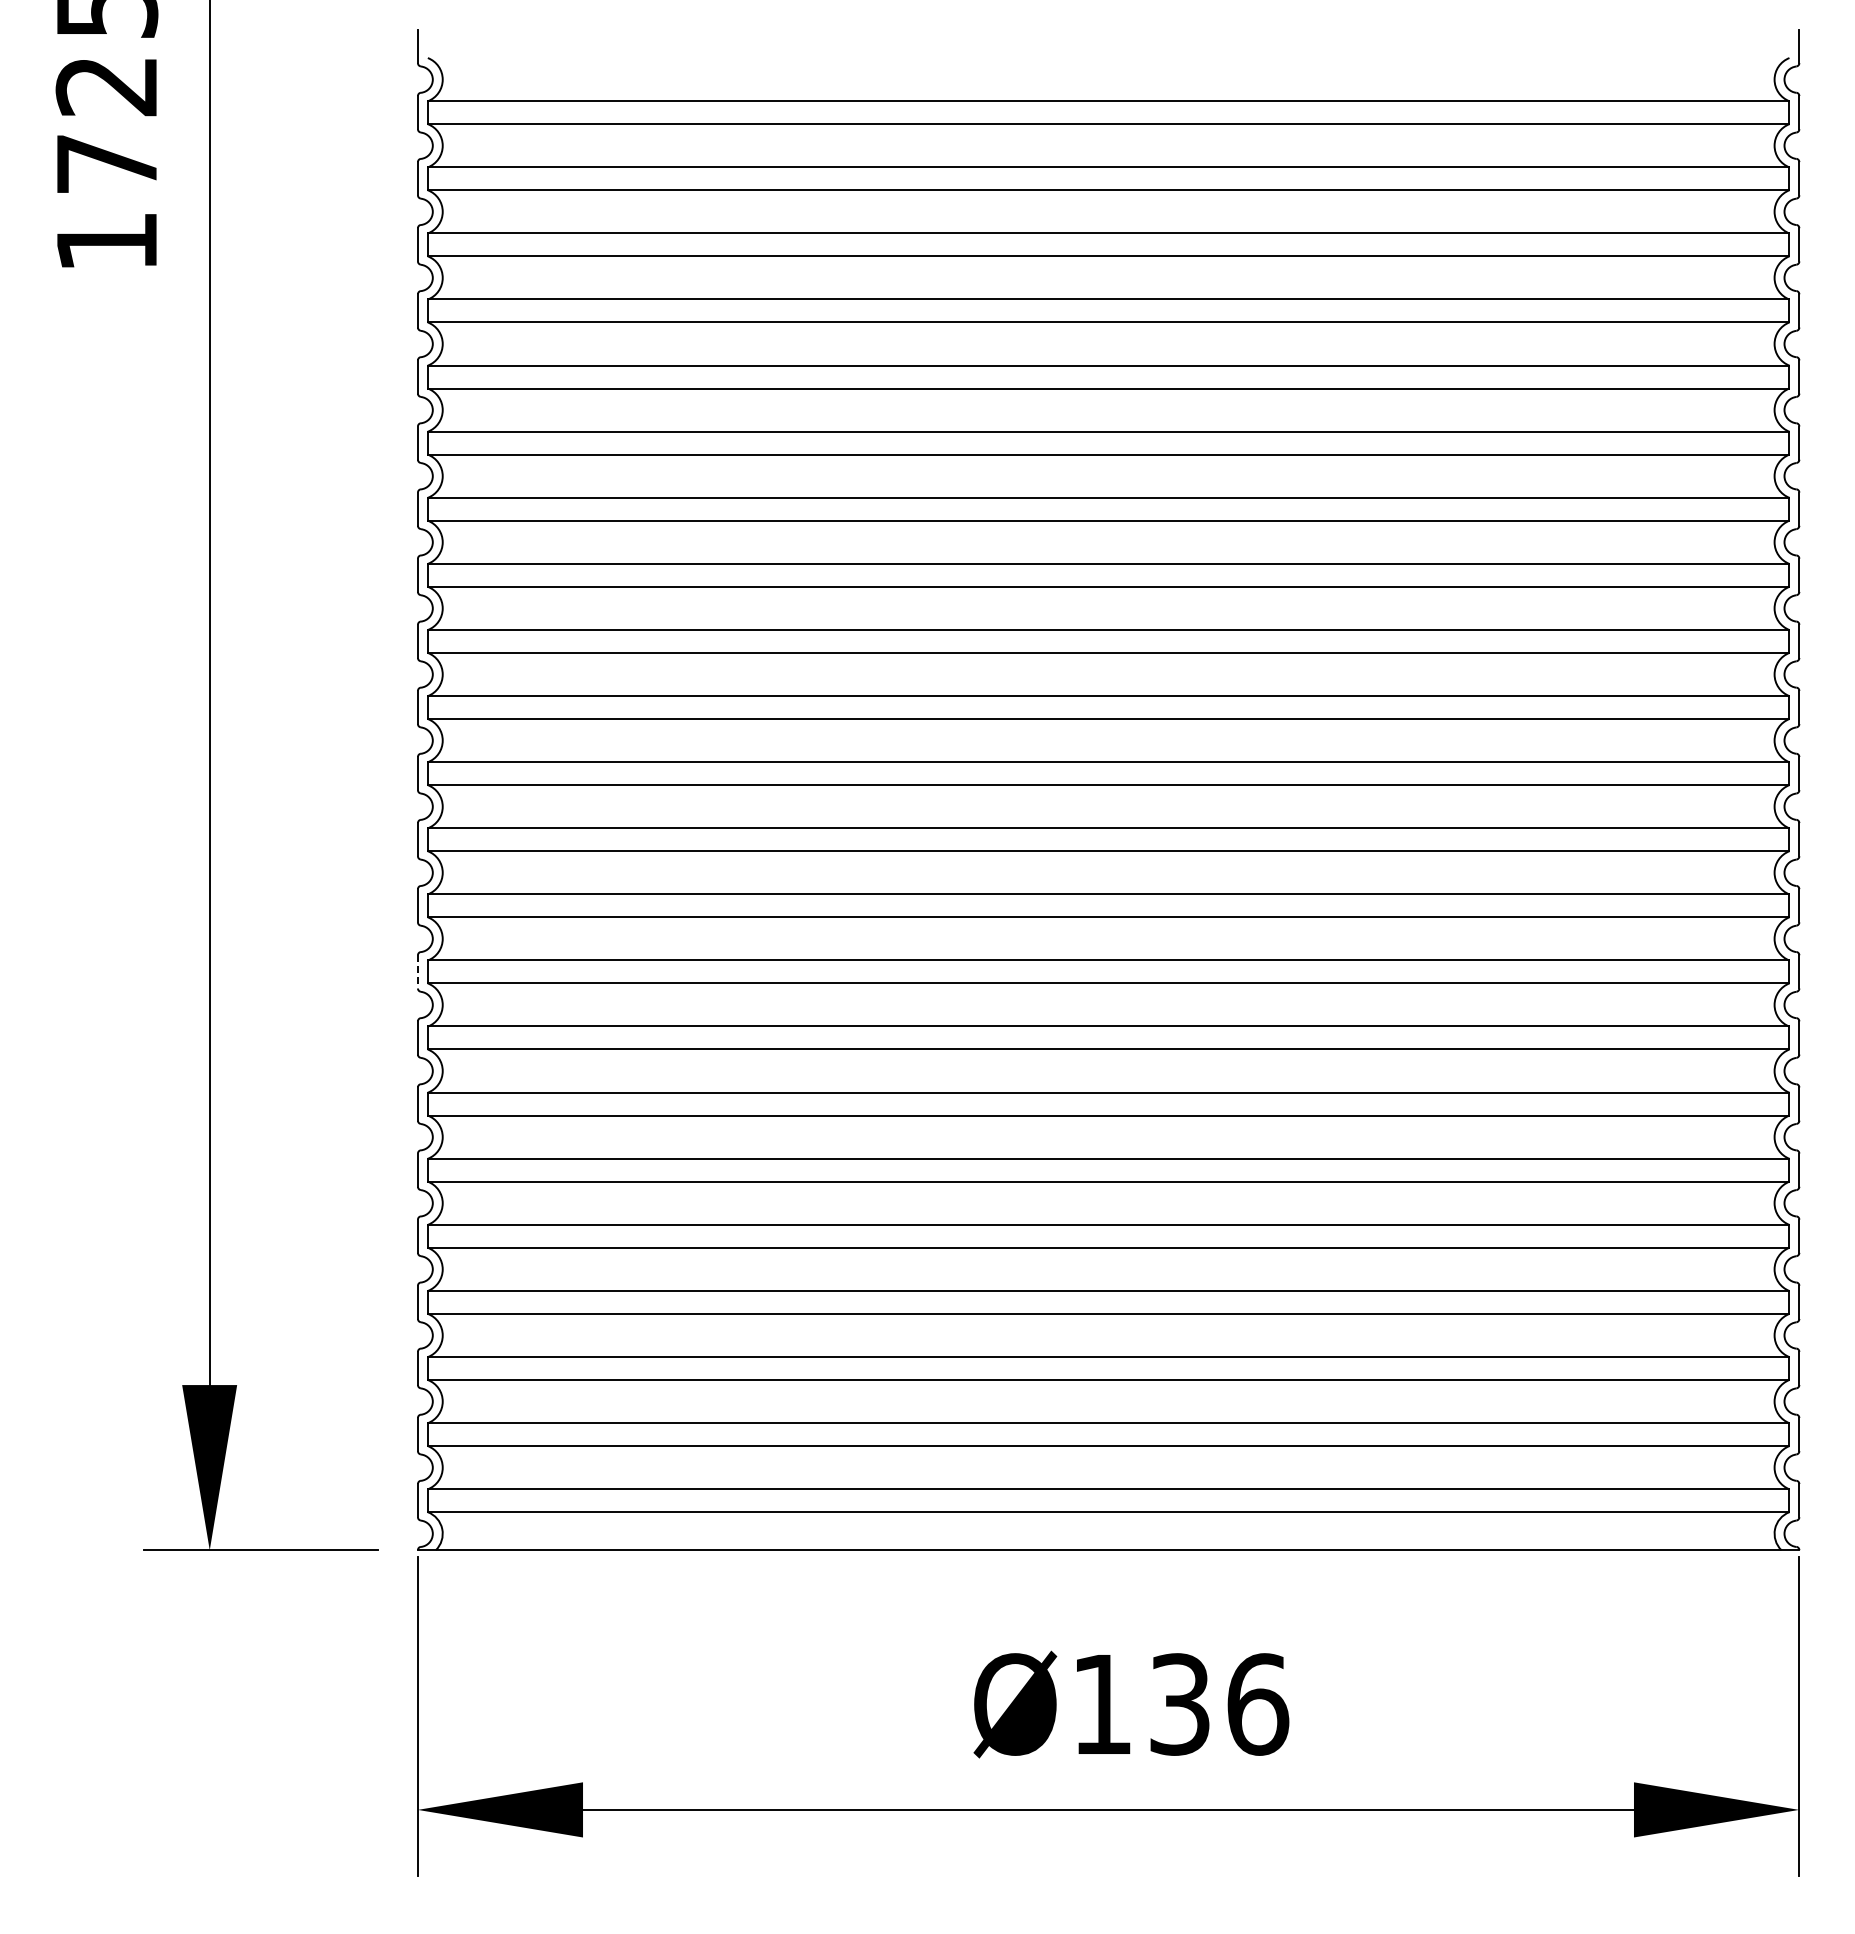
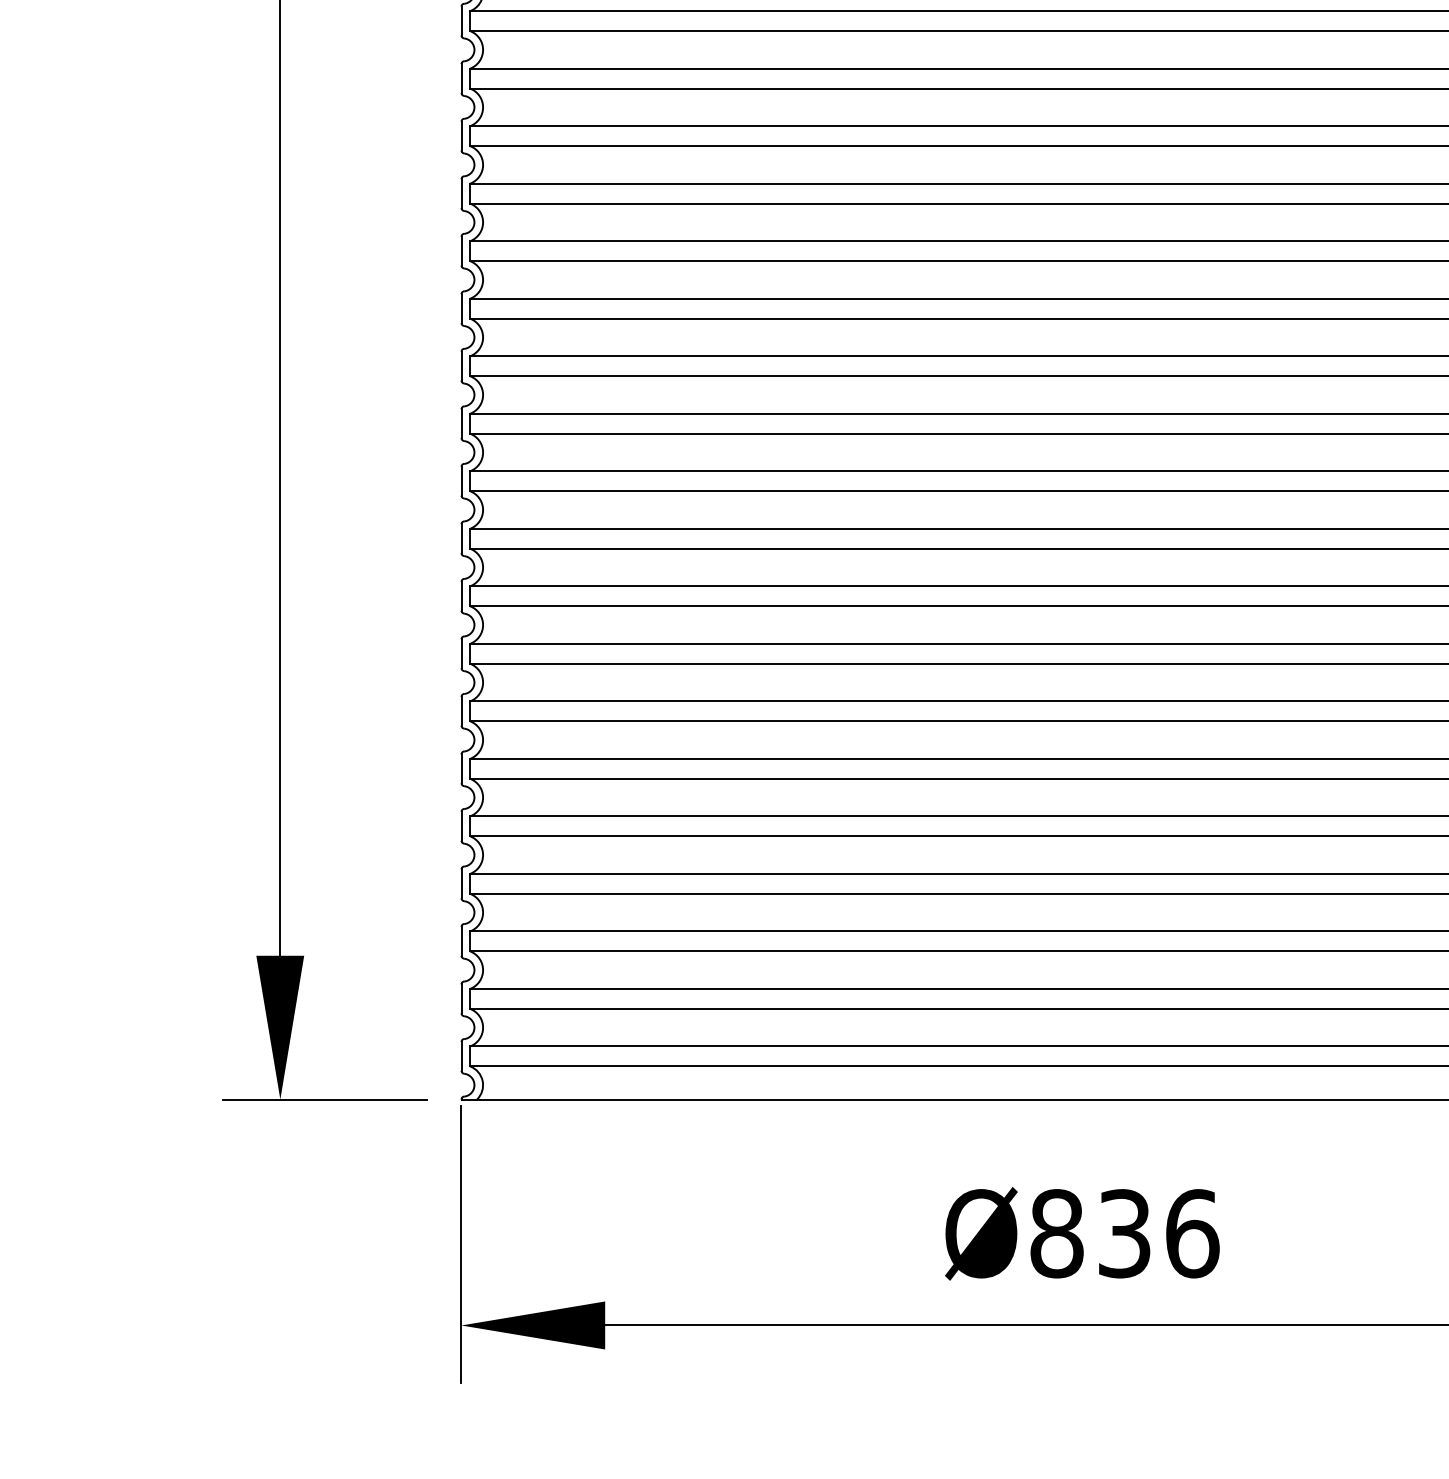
line: (417, 971) -> (461, 595), dashed -> solid
text: (1101, 1704) -> (1056, 1233), Ø136 -> Ø836

